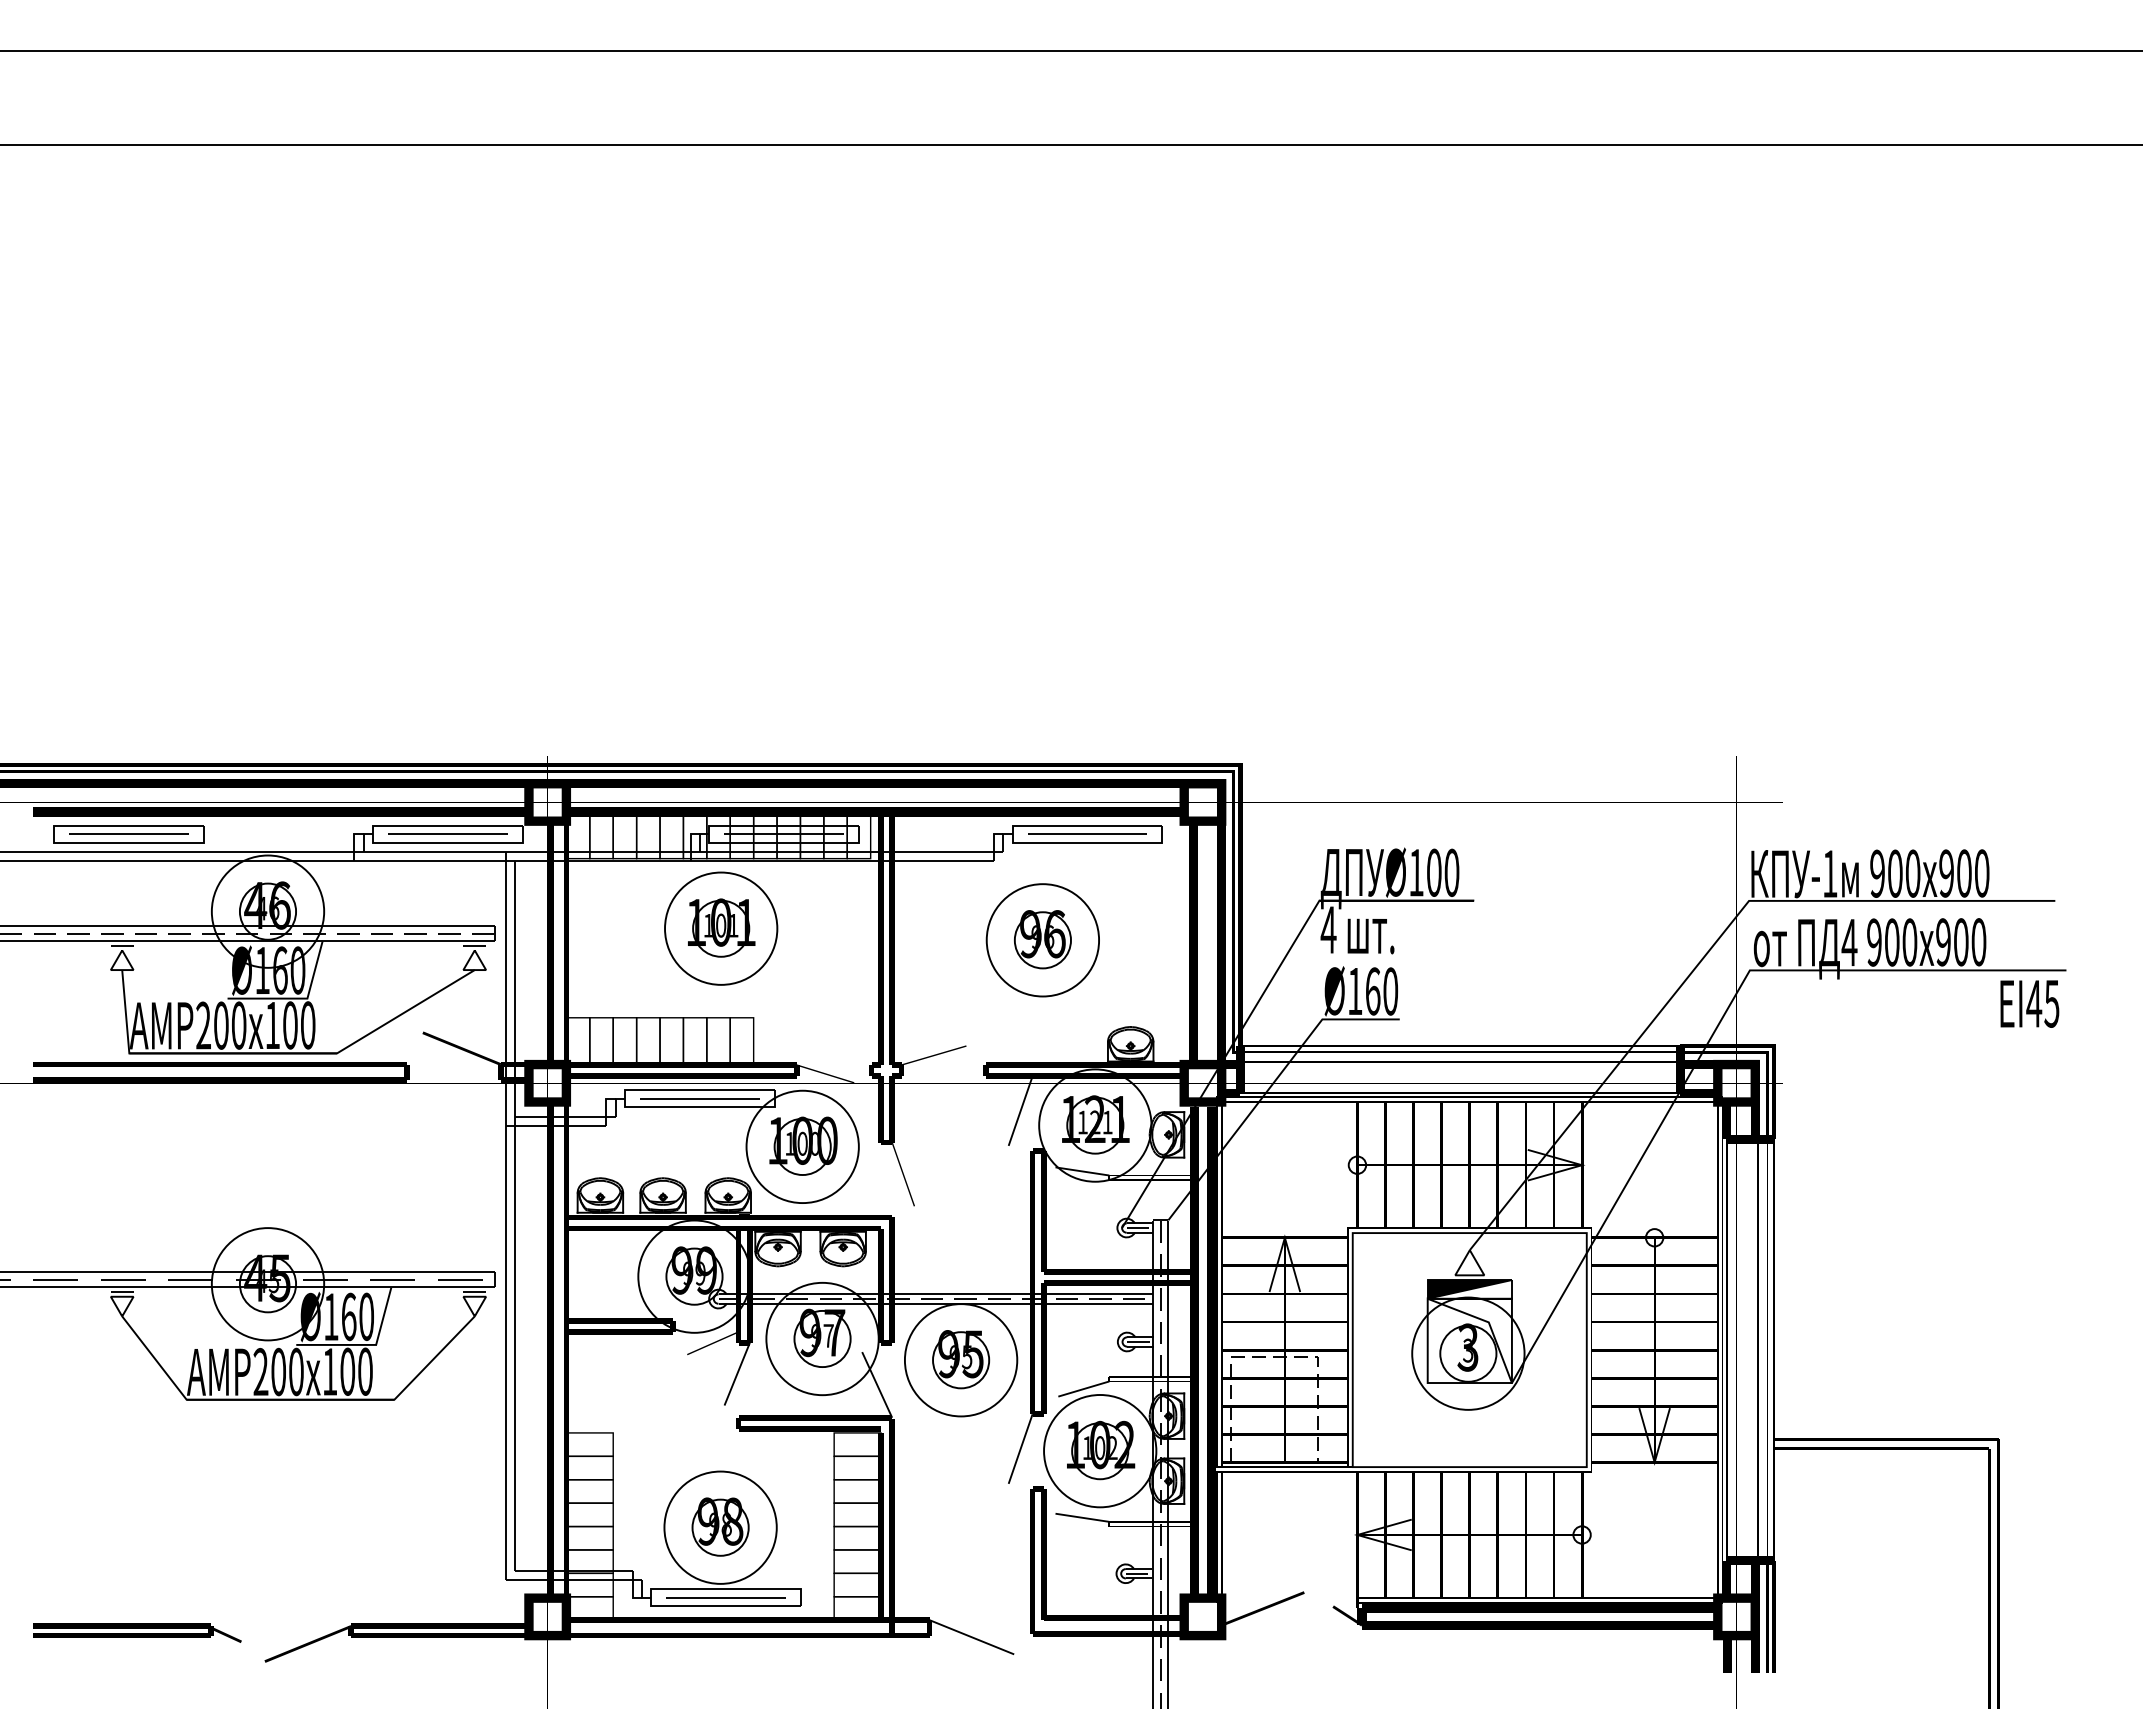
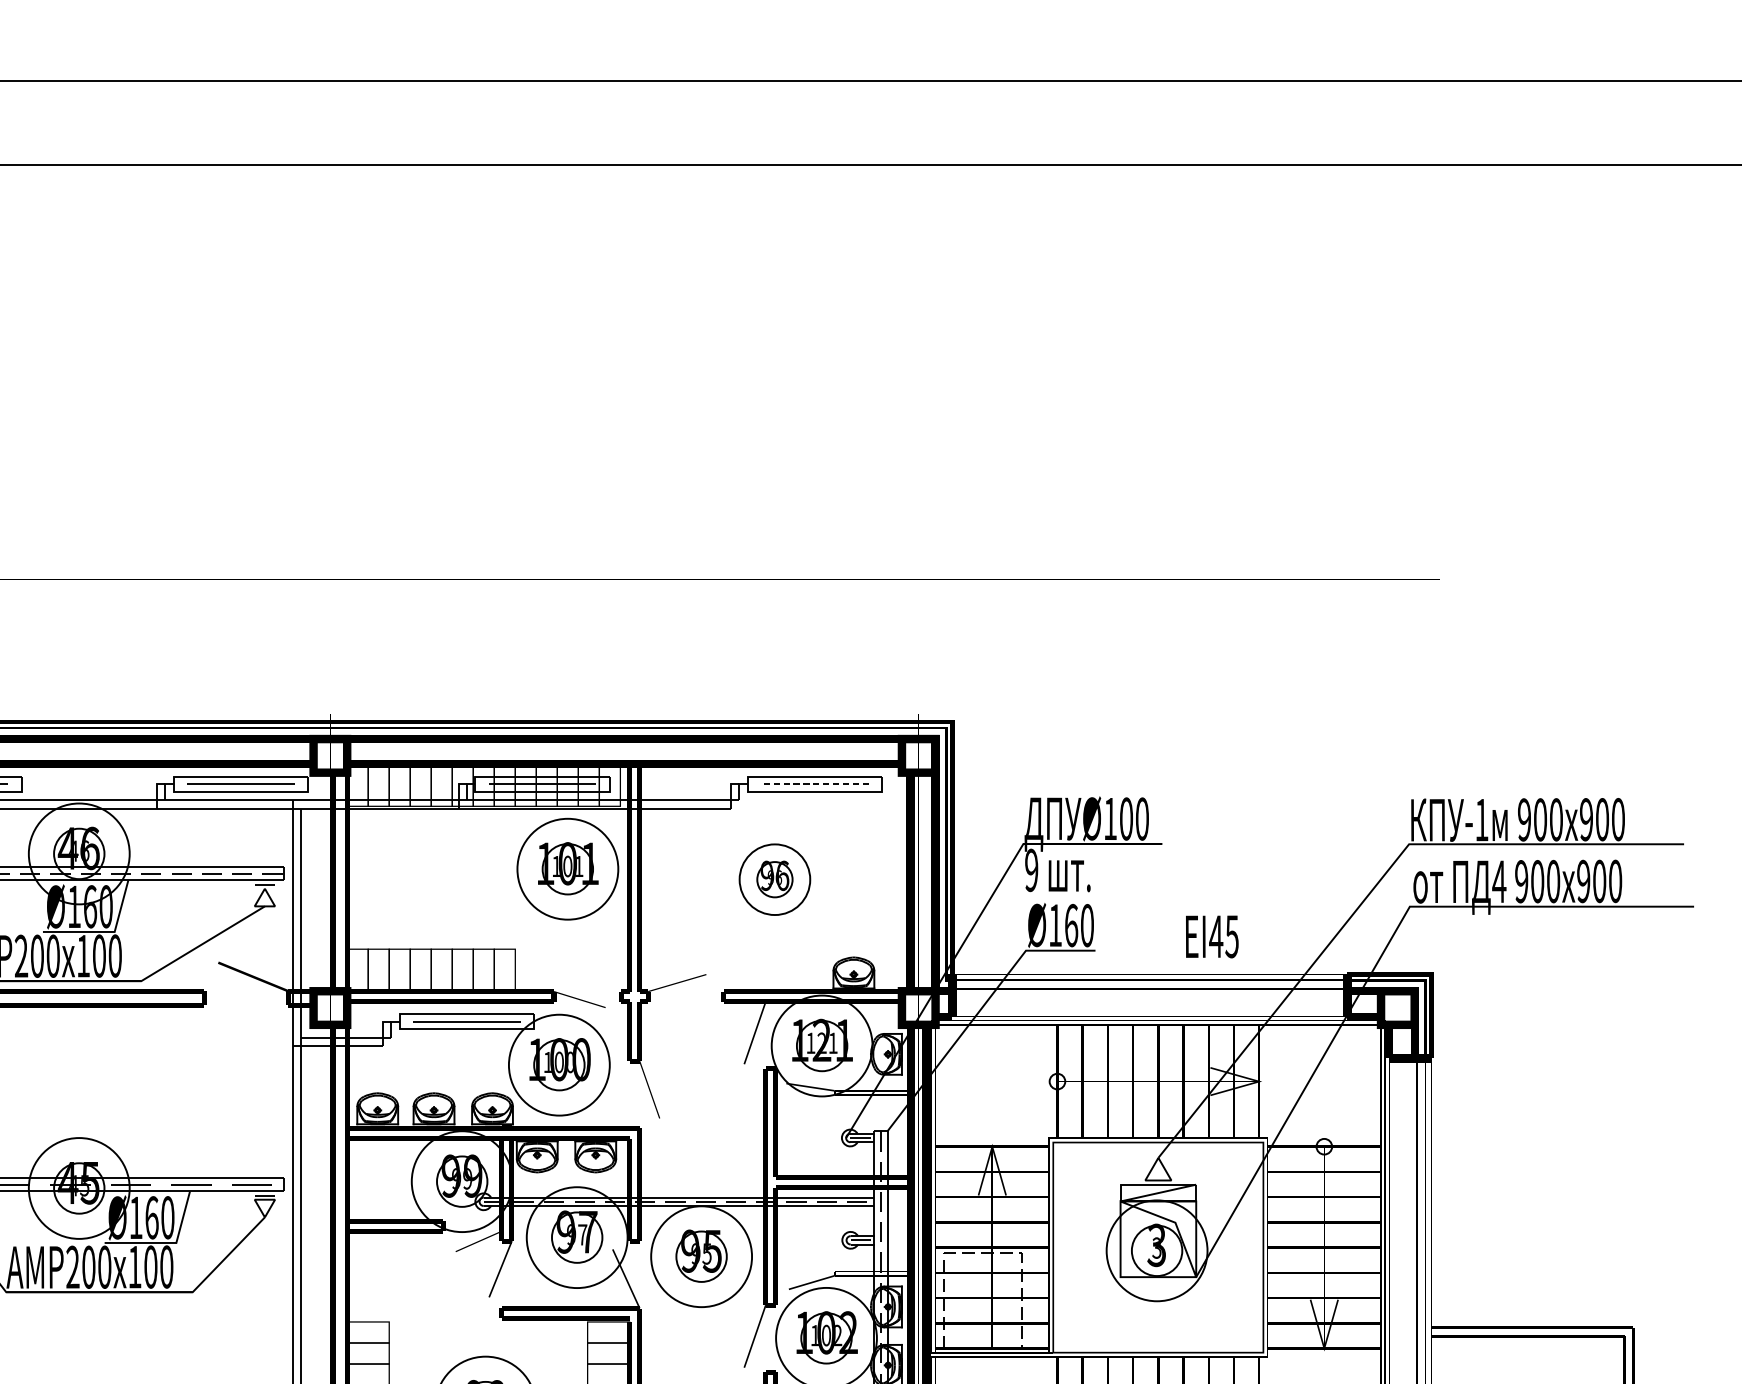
line: (1087, 834) -> (815, 784), solid -> dashed
part: (721, 928) -> (568, 869), moved
text: (1328, 929) -> (1031, 869), 4 -> 9
part: (1042, 940) -> (774, 879), size x0.7
text: (2029, 1003) -> (1211, 936), moved
fill: (1469, 1289) -> (1158, 1193), removed

